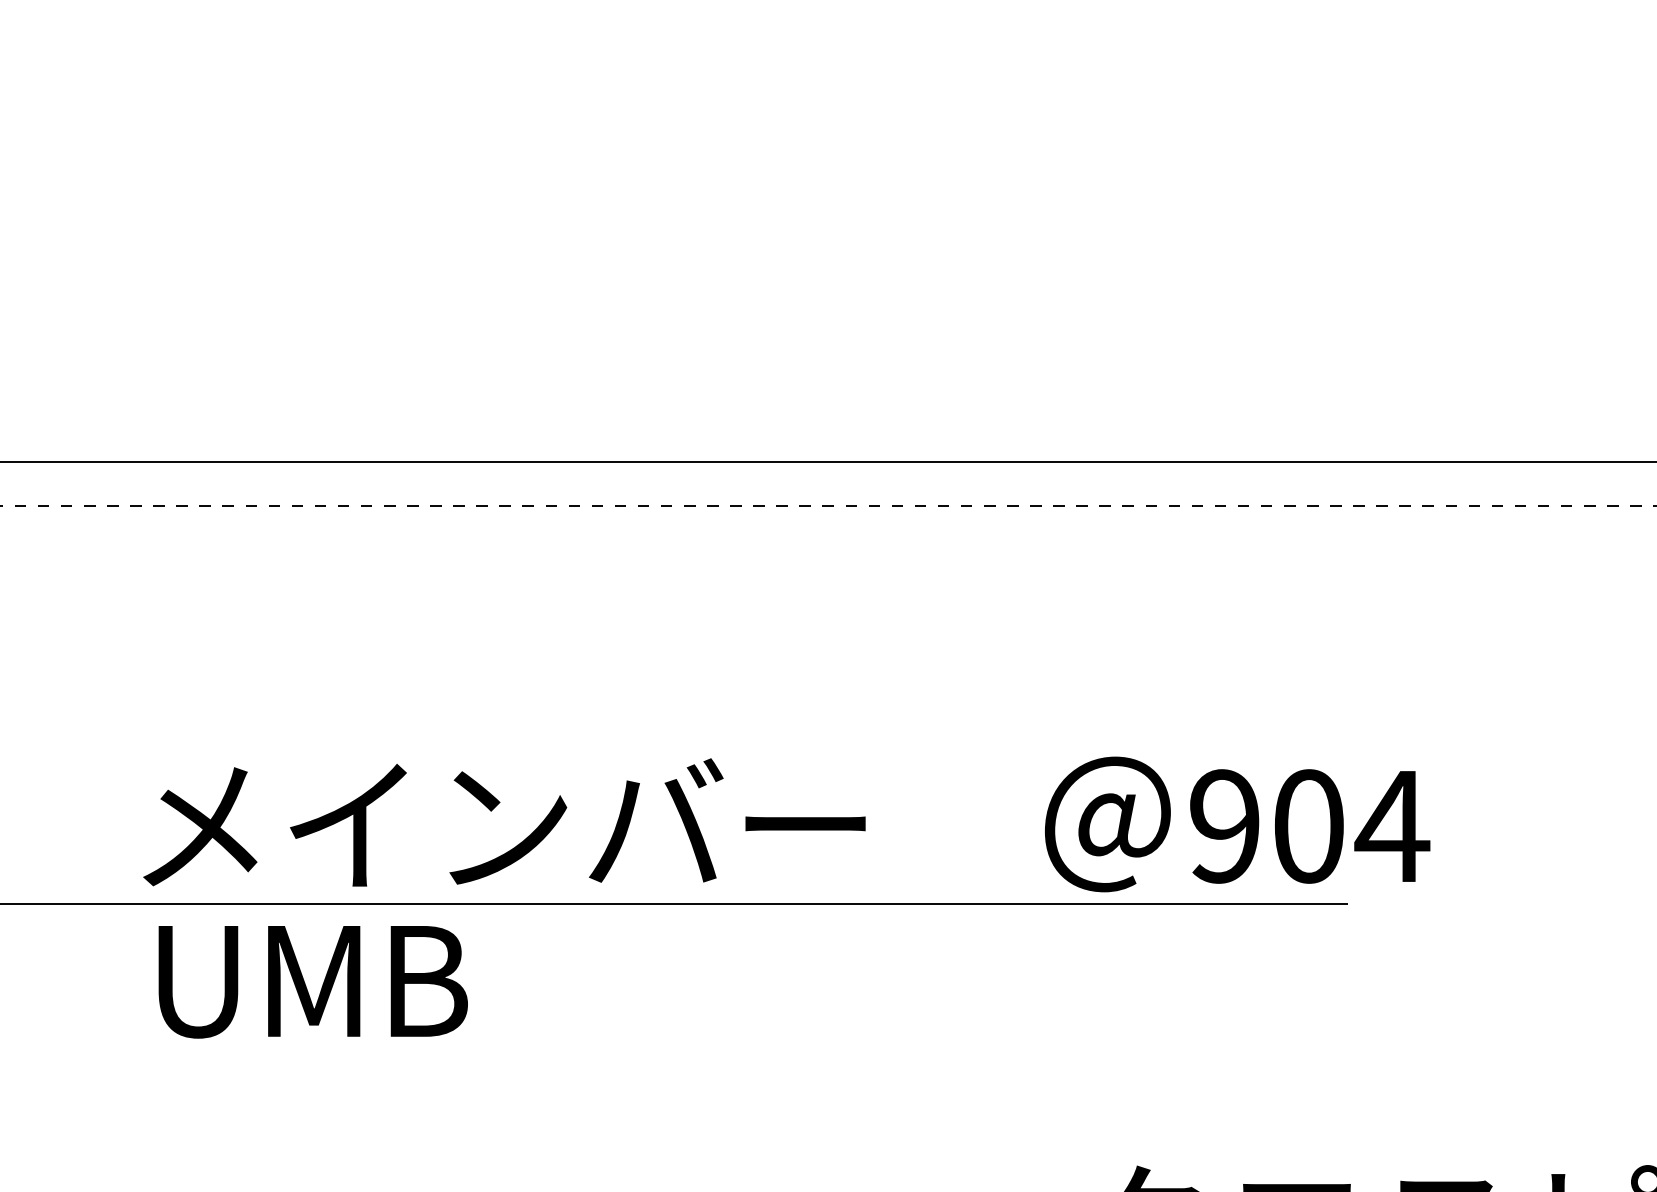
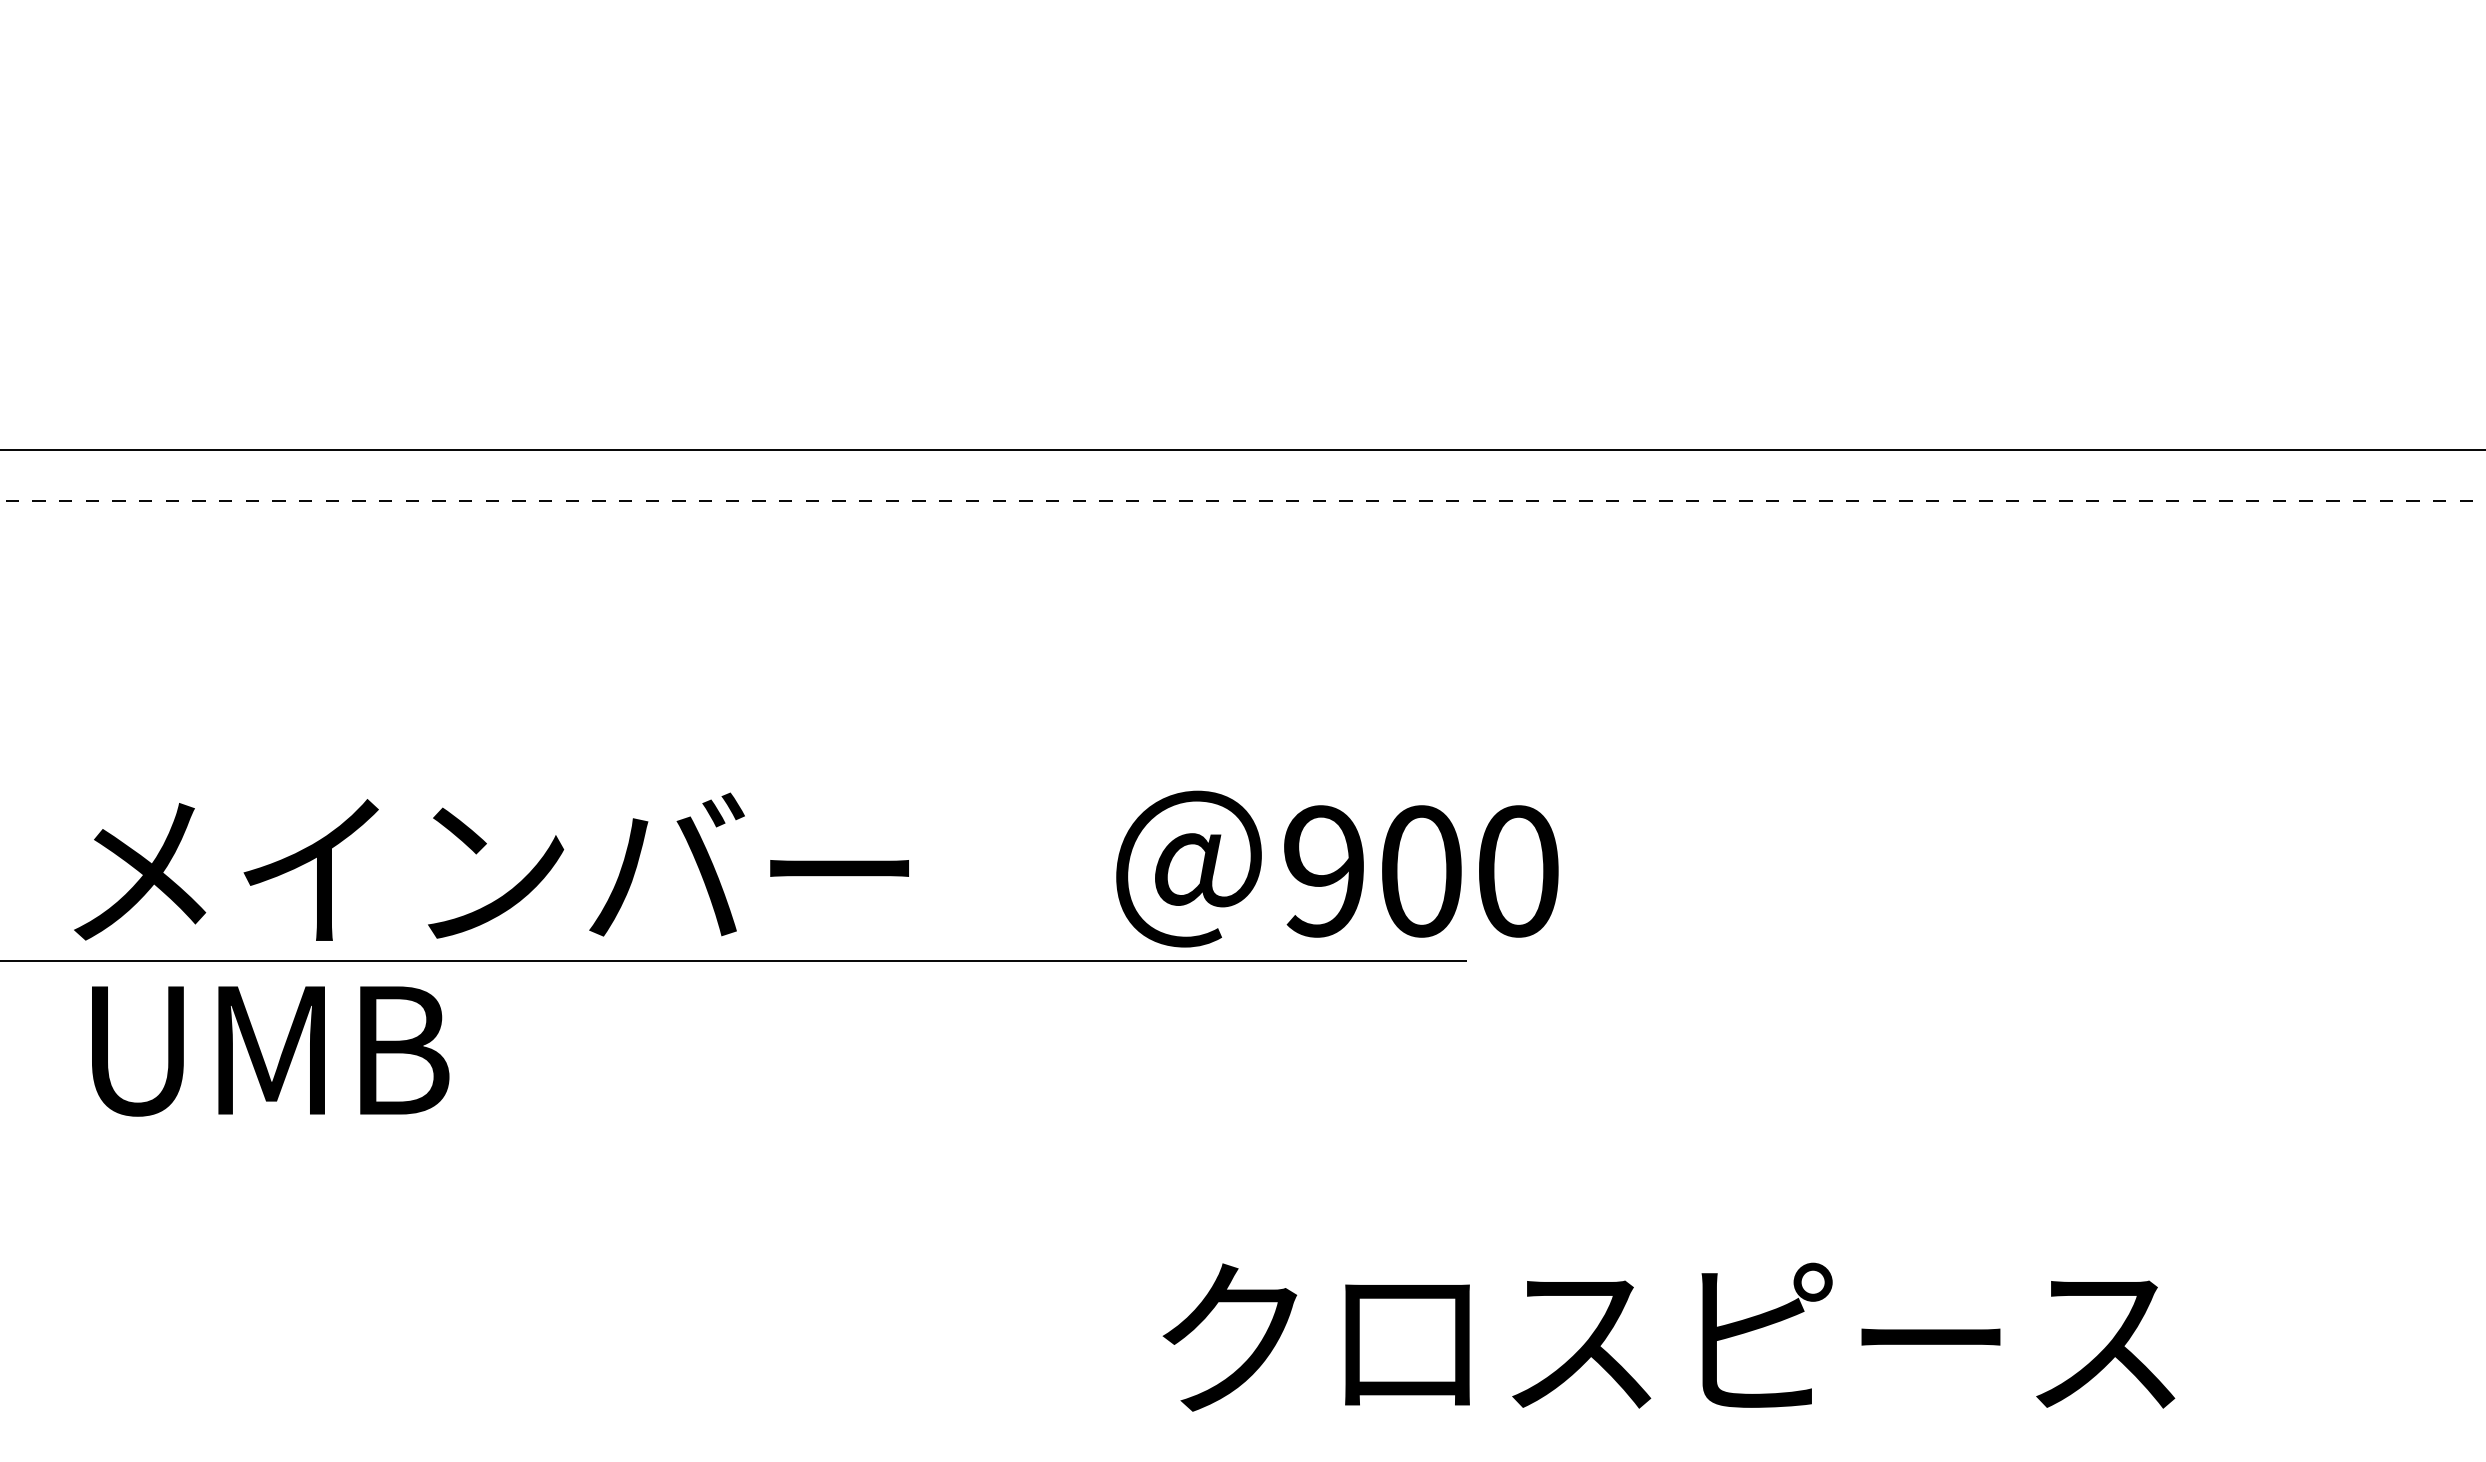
text: (1392, 826) -> (1517, 871), 904 -> 900

